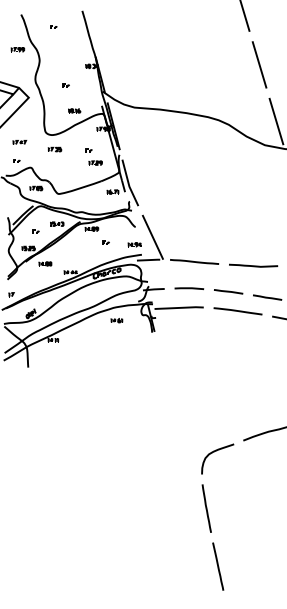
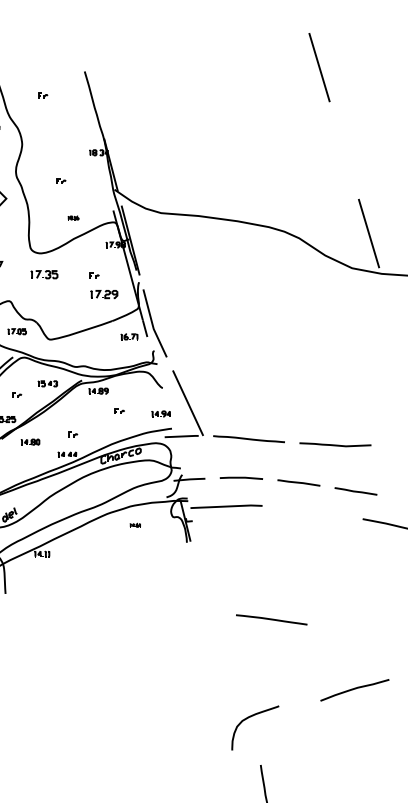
line: (259, 64) -> (344, 150), removed
part: (74, 110) -> (73, 217), size x0.6
part: (54, 149) -> (43, 274), size x1.4
part: (95, 162) -> (104, 293), size x1.4
part: (73, 258) -> (71, 434), added
line: (237, 311) -> (270, 620), moved
part: (116, 320) -> (134, 524), size x0.6
curve: (214, 452) -> (250, 718), moved

